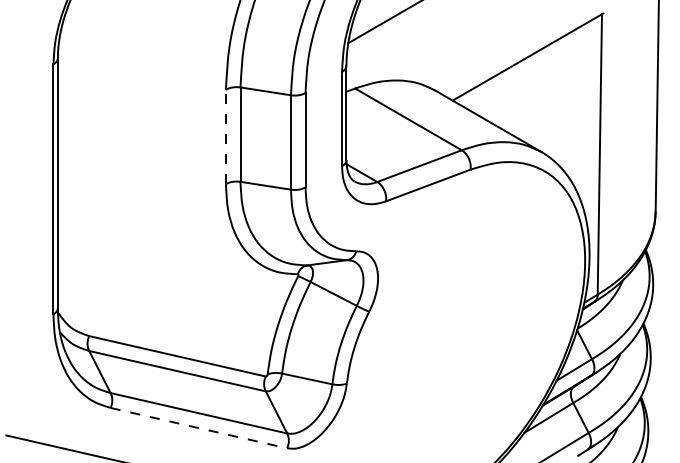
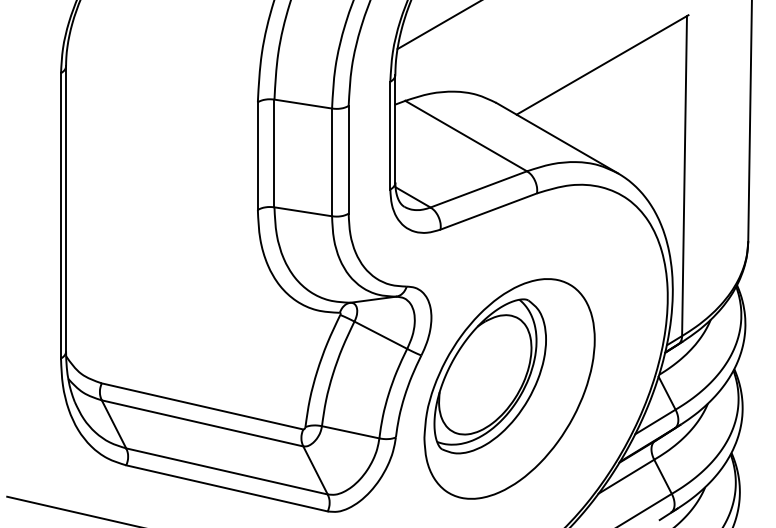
line: (225, 136) -> (257, 155), dashed -> solid
part: (446, 340) -> (509, 388), added
line: (198, 428) -> (226, 488), dashed -> solid

